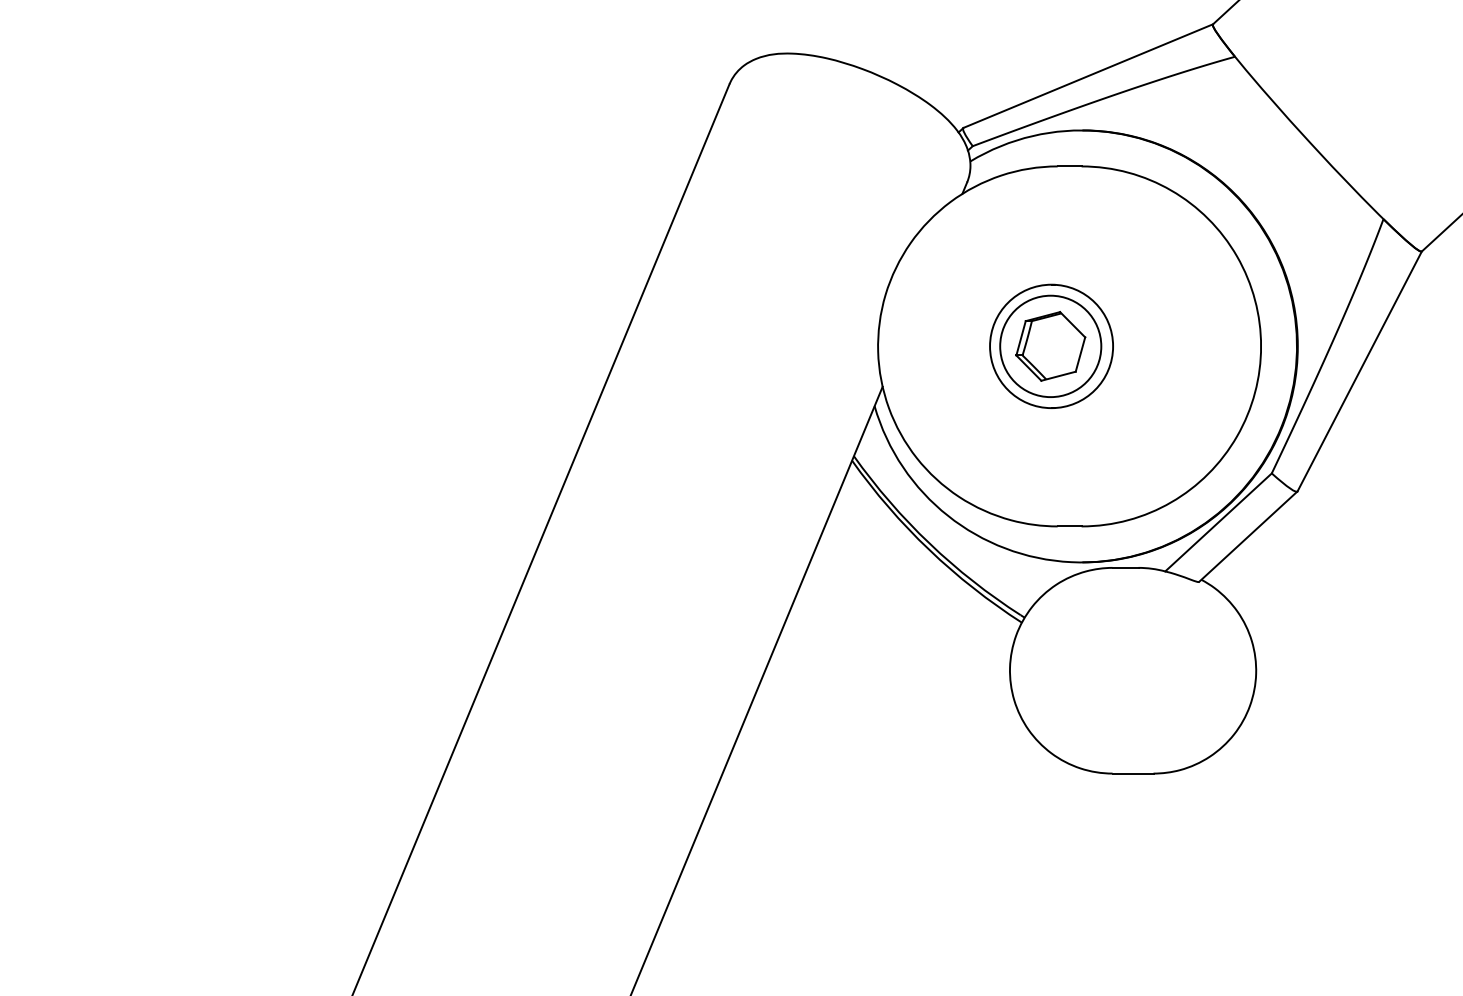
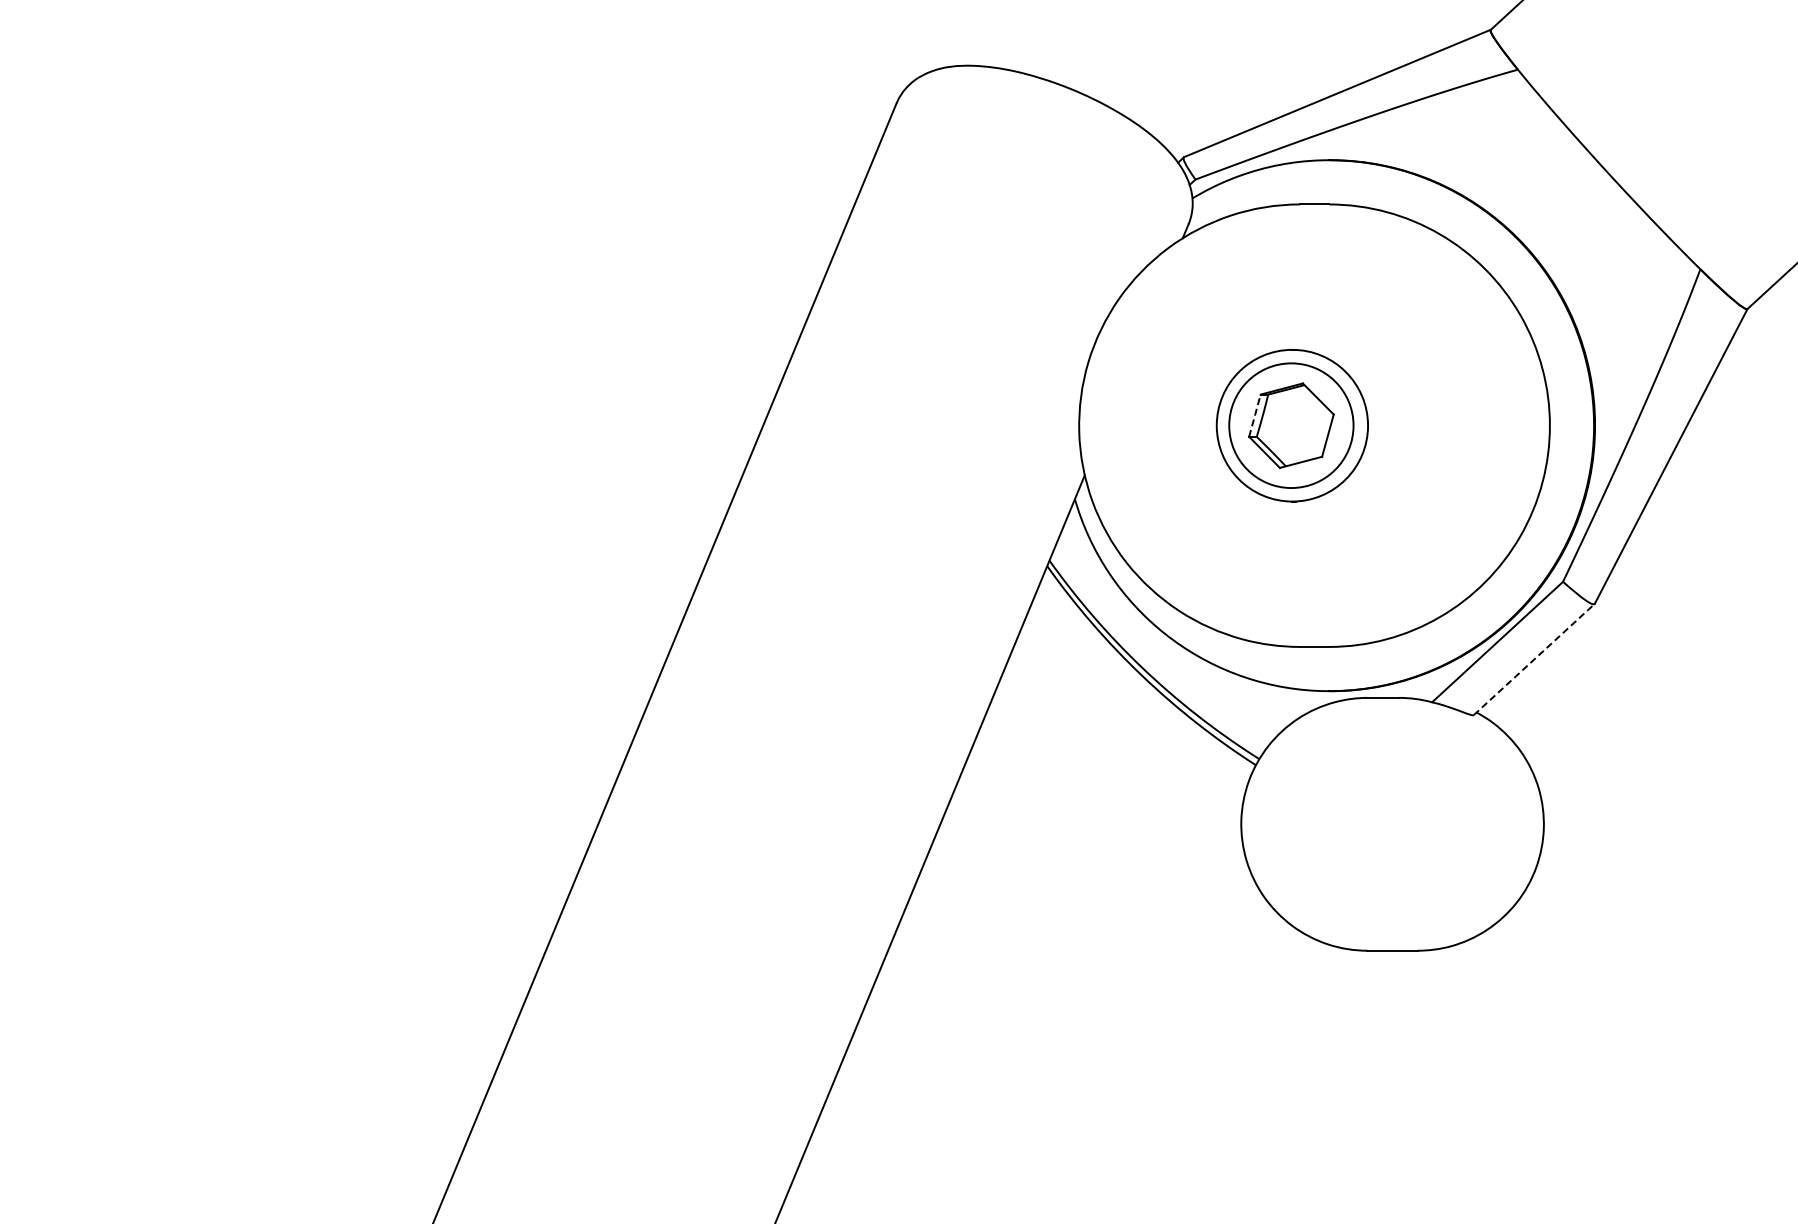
line: (1020, 338) -> (1254, 415), solid -> dashed
line: (1248, 536) -> (1534, 659), solid -> dashed

